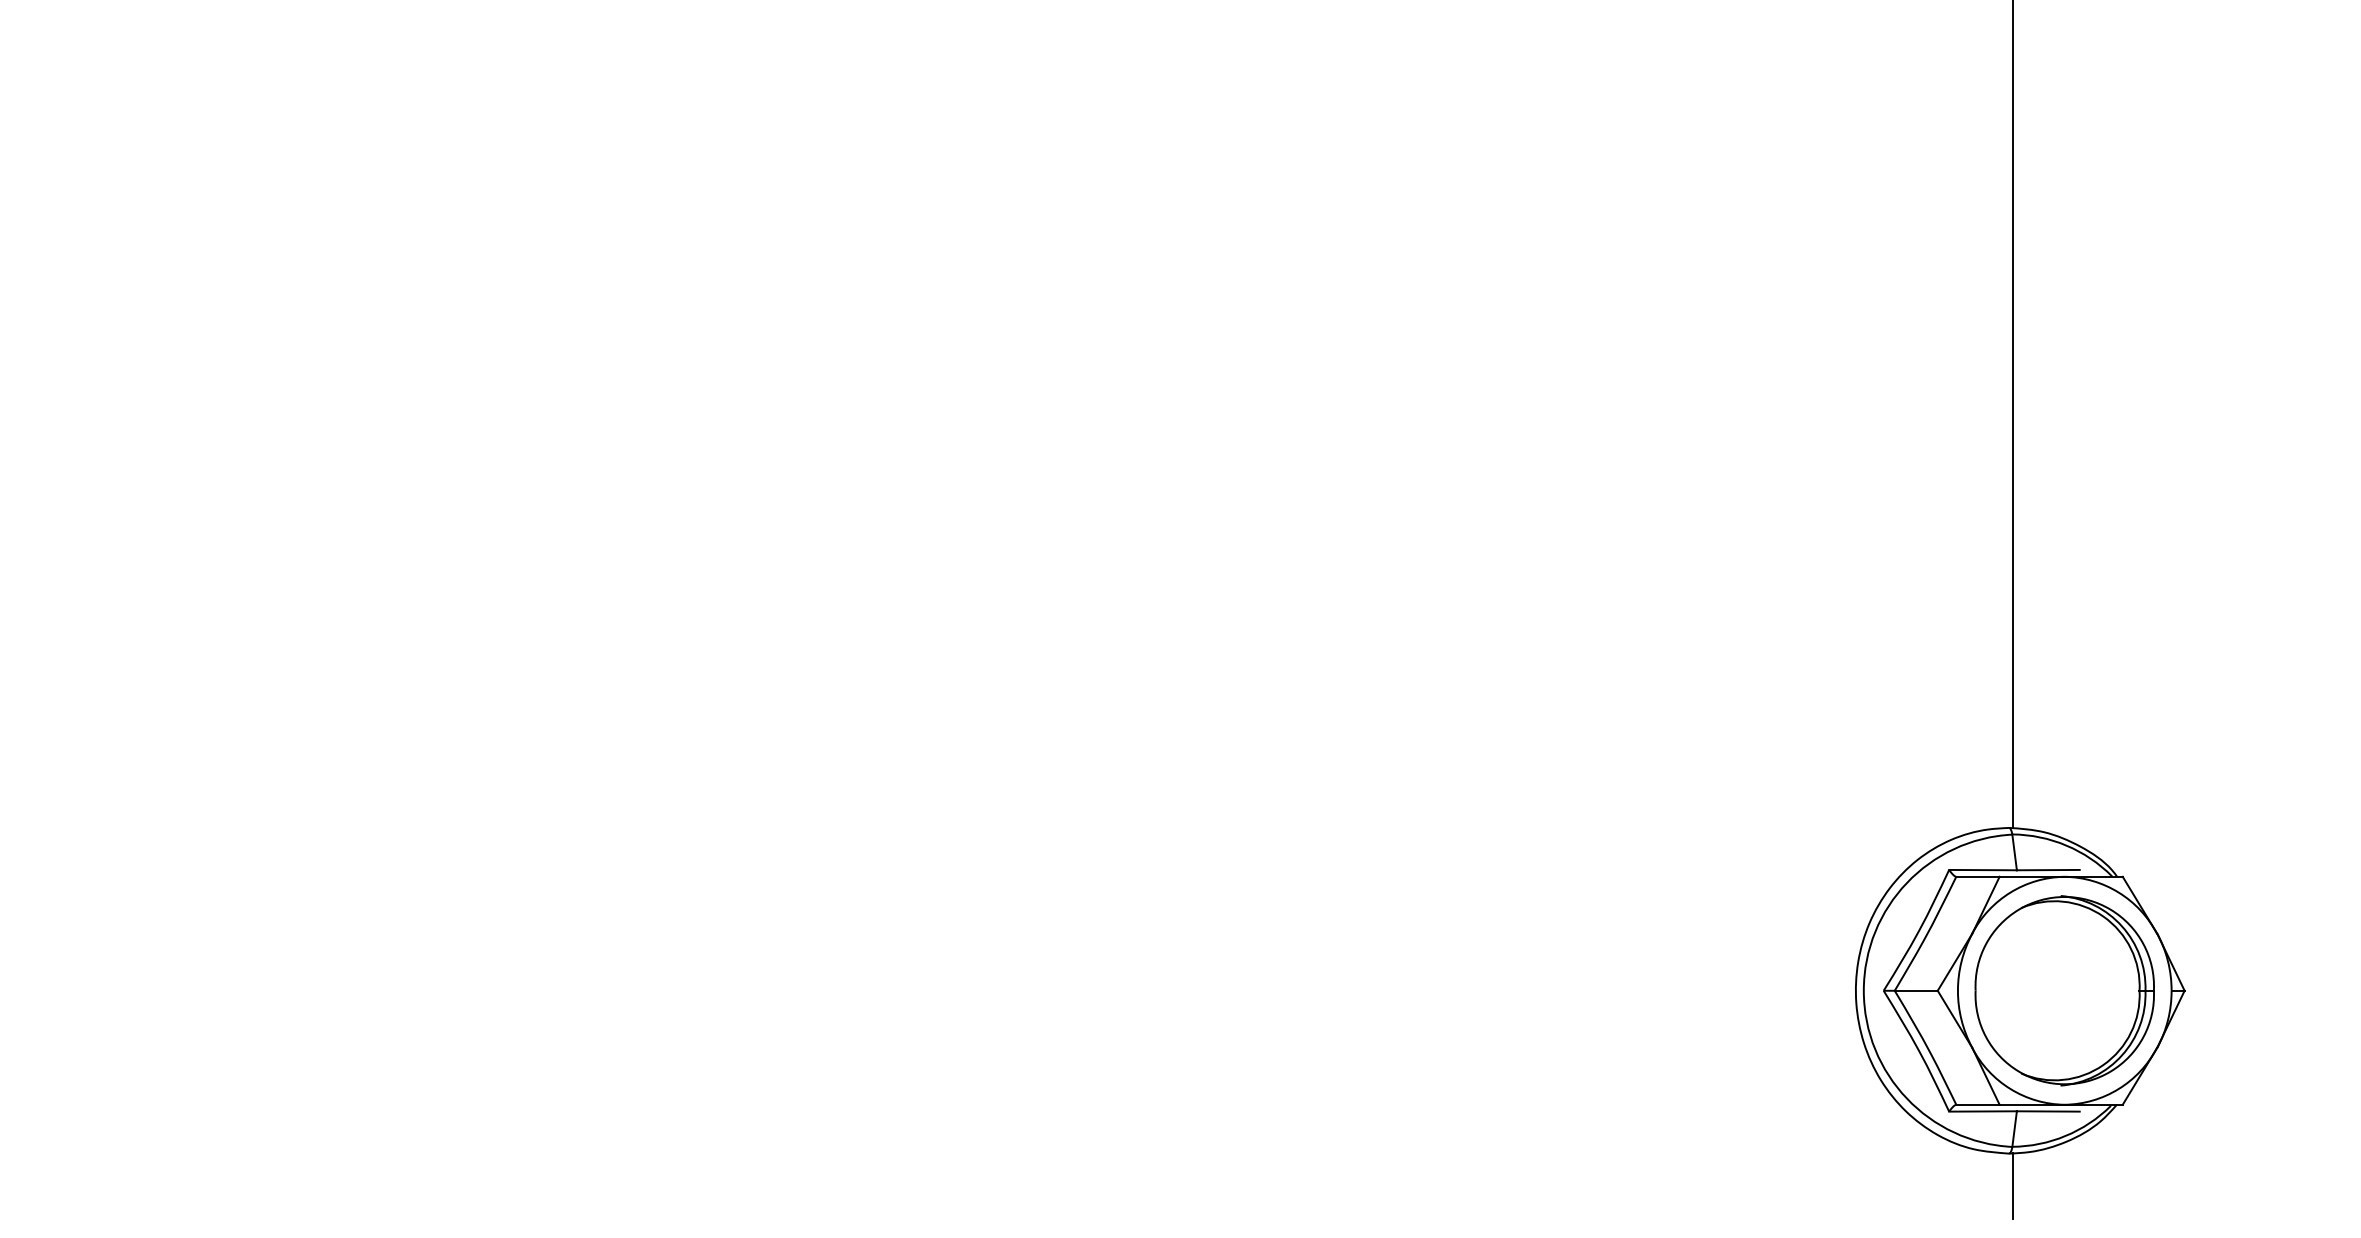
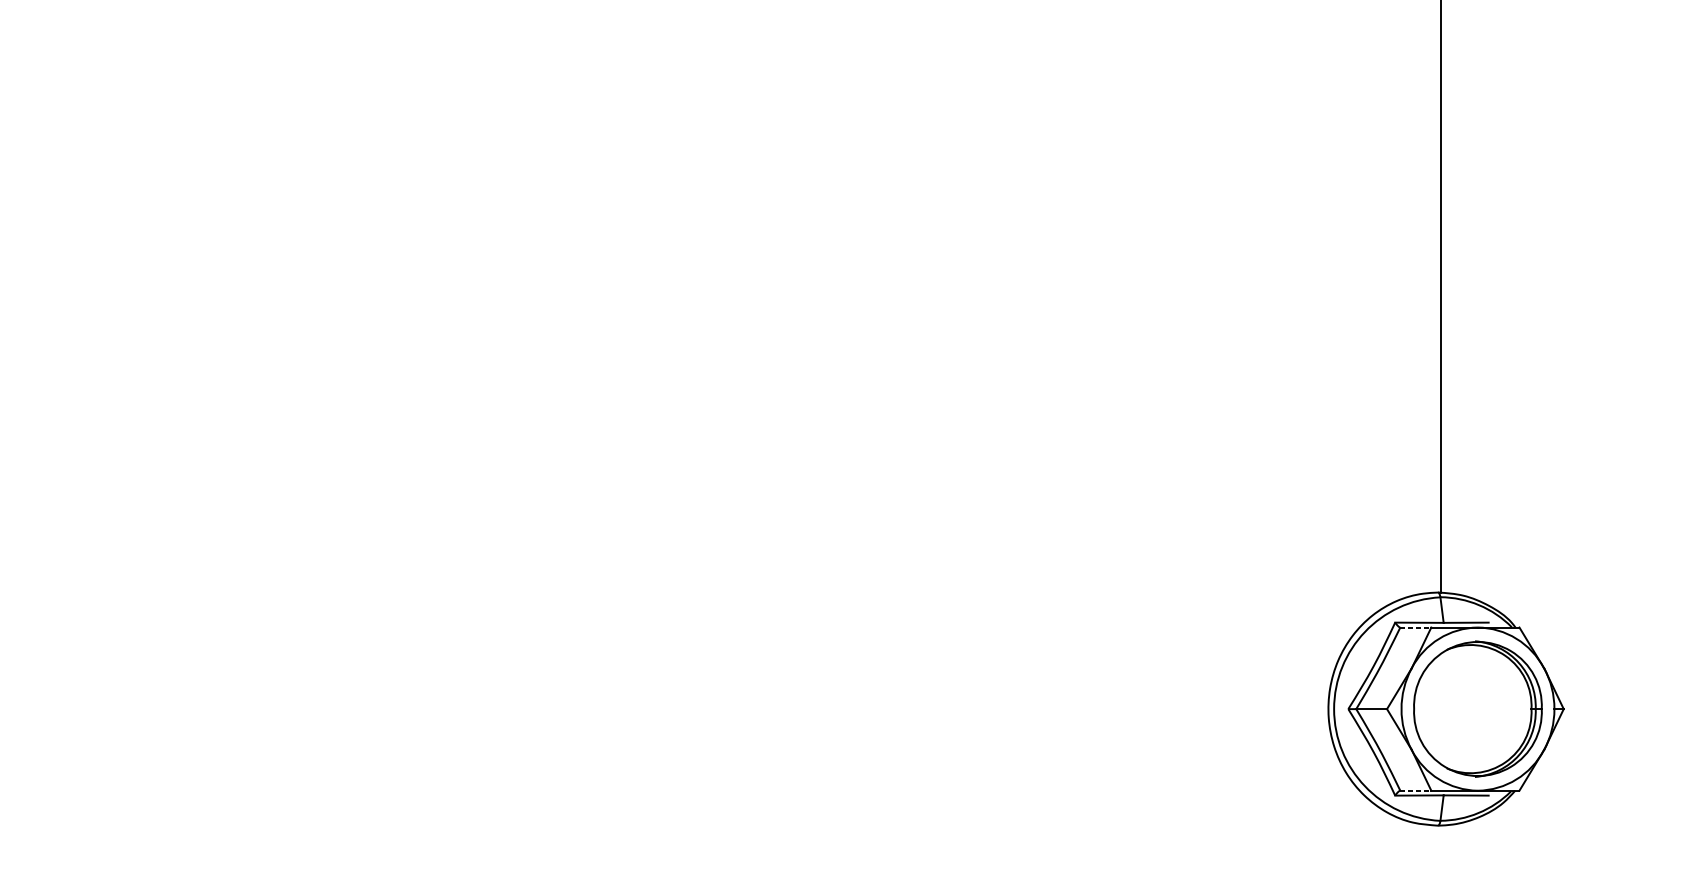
line: (1977, 876) -> (1415, 627), solid -> dashed
line: (1977, 1104) -> (1415, 790), solid -> dashed
line: (2012, 1185) -> (1440, 848), removed

